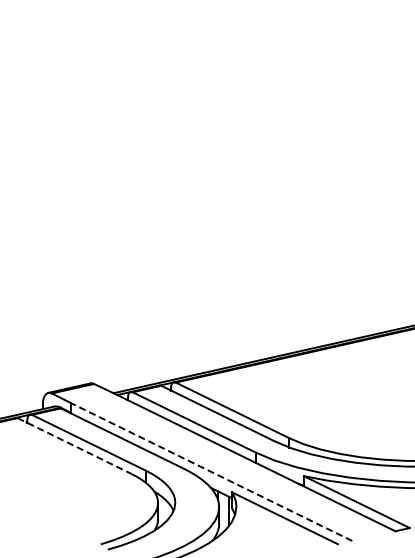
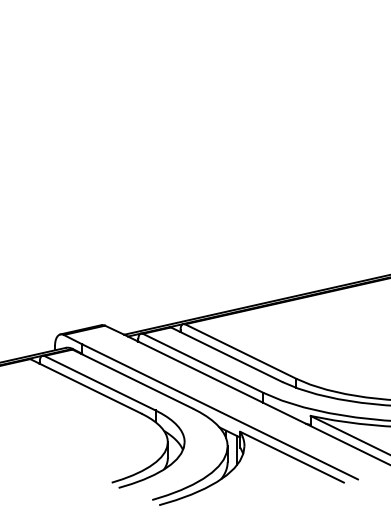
line: (74, 446) -> (85, 386), dashed -> solid
line: (211, 471) -> (220, 411), dashed -> solid

